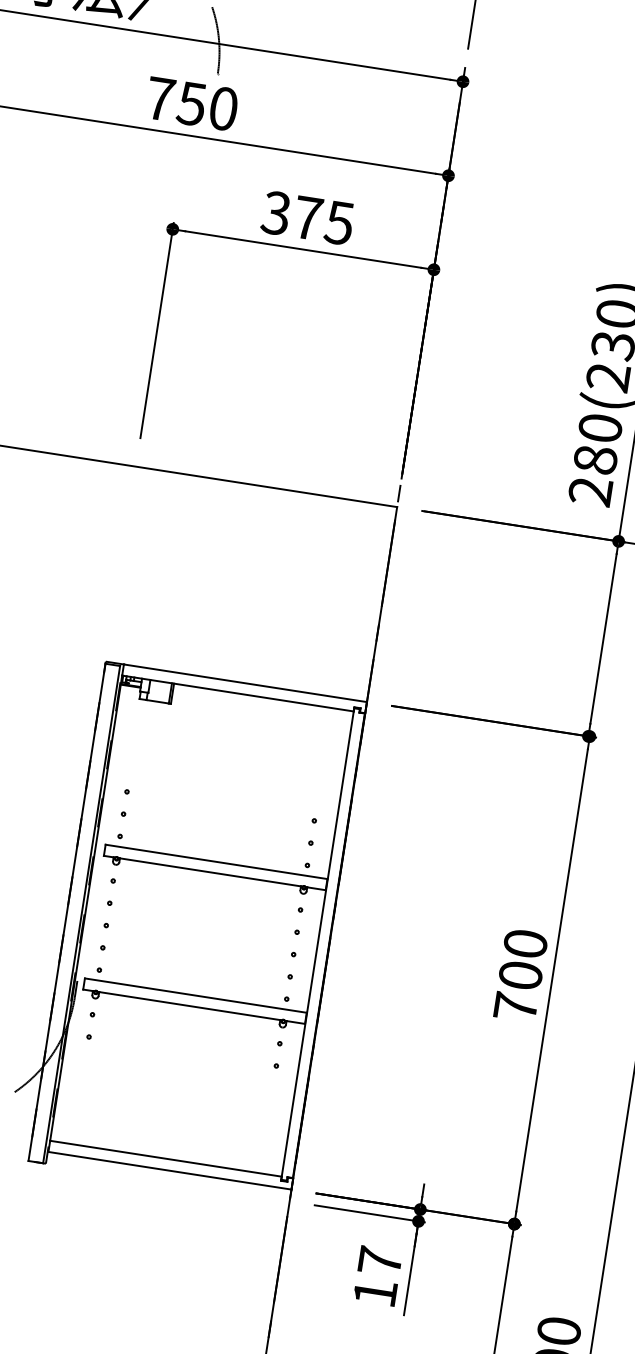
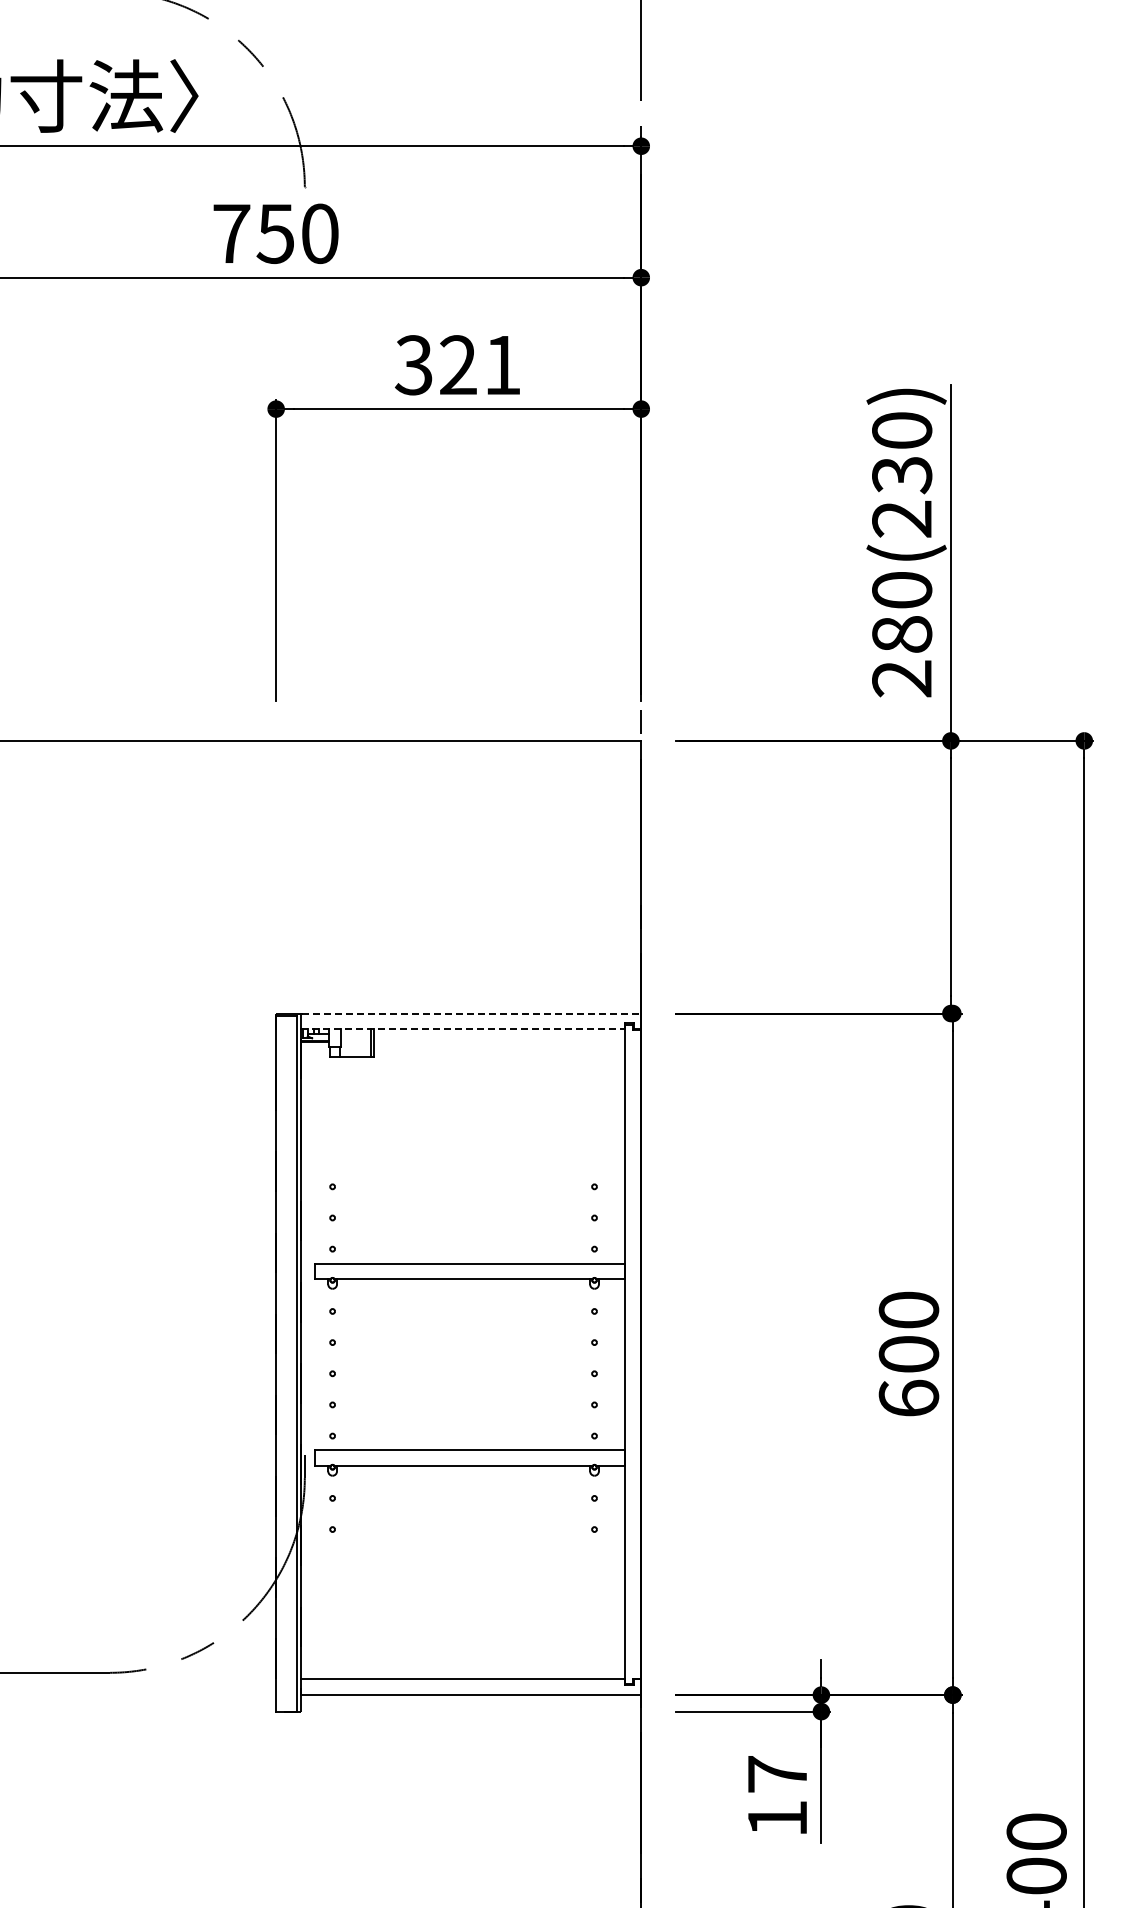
text: (323, 220) -> (480, 365), 375 -> 321
line: (245, 683) -> (471, 1013), solid -> dashed
line: (238, 693) -> (463, 1029), solid -> dashed
text: (515, 1006) -> (908, 1397), 700 -> 600

